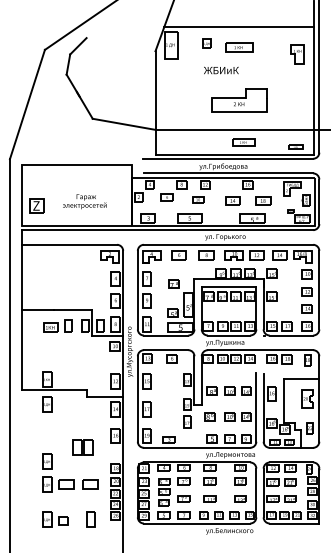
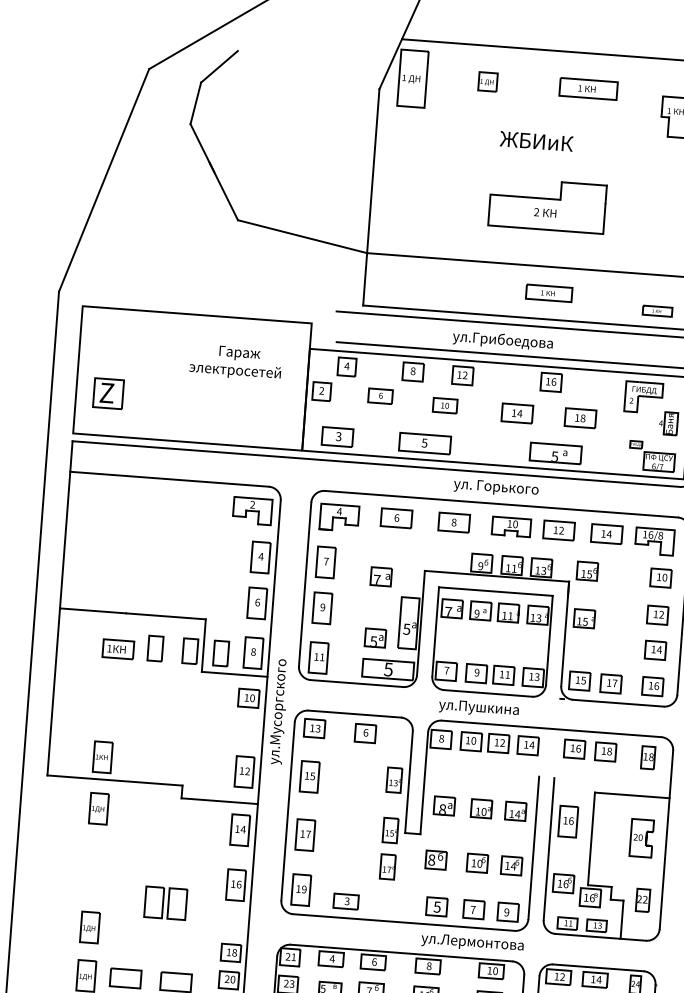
part: (239, 47) -> (589, 88), moved
text: (221, 70) -> (536, 141), moved
text: (84, 201) -> (235, 361), moved

